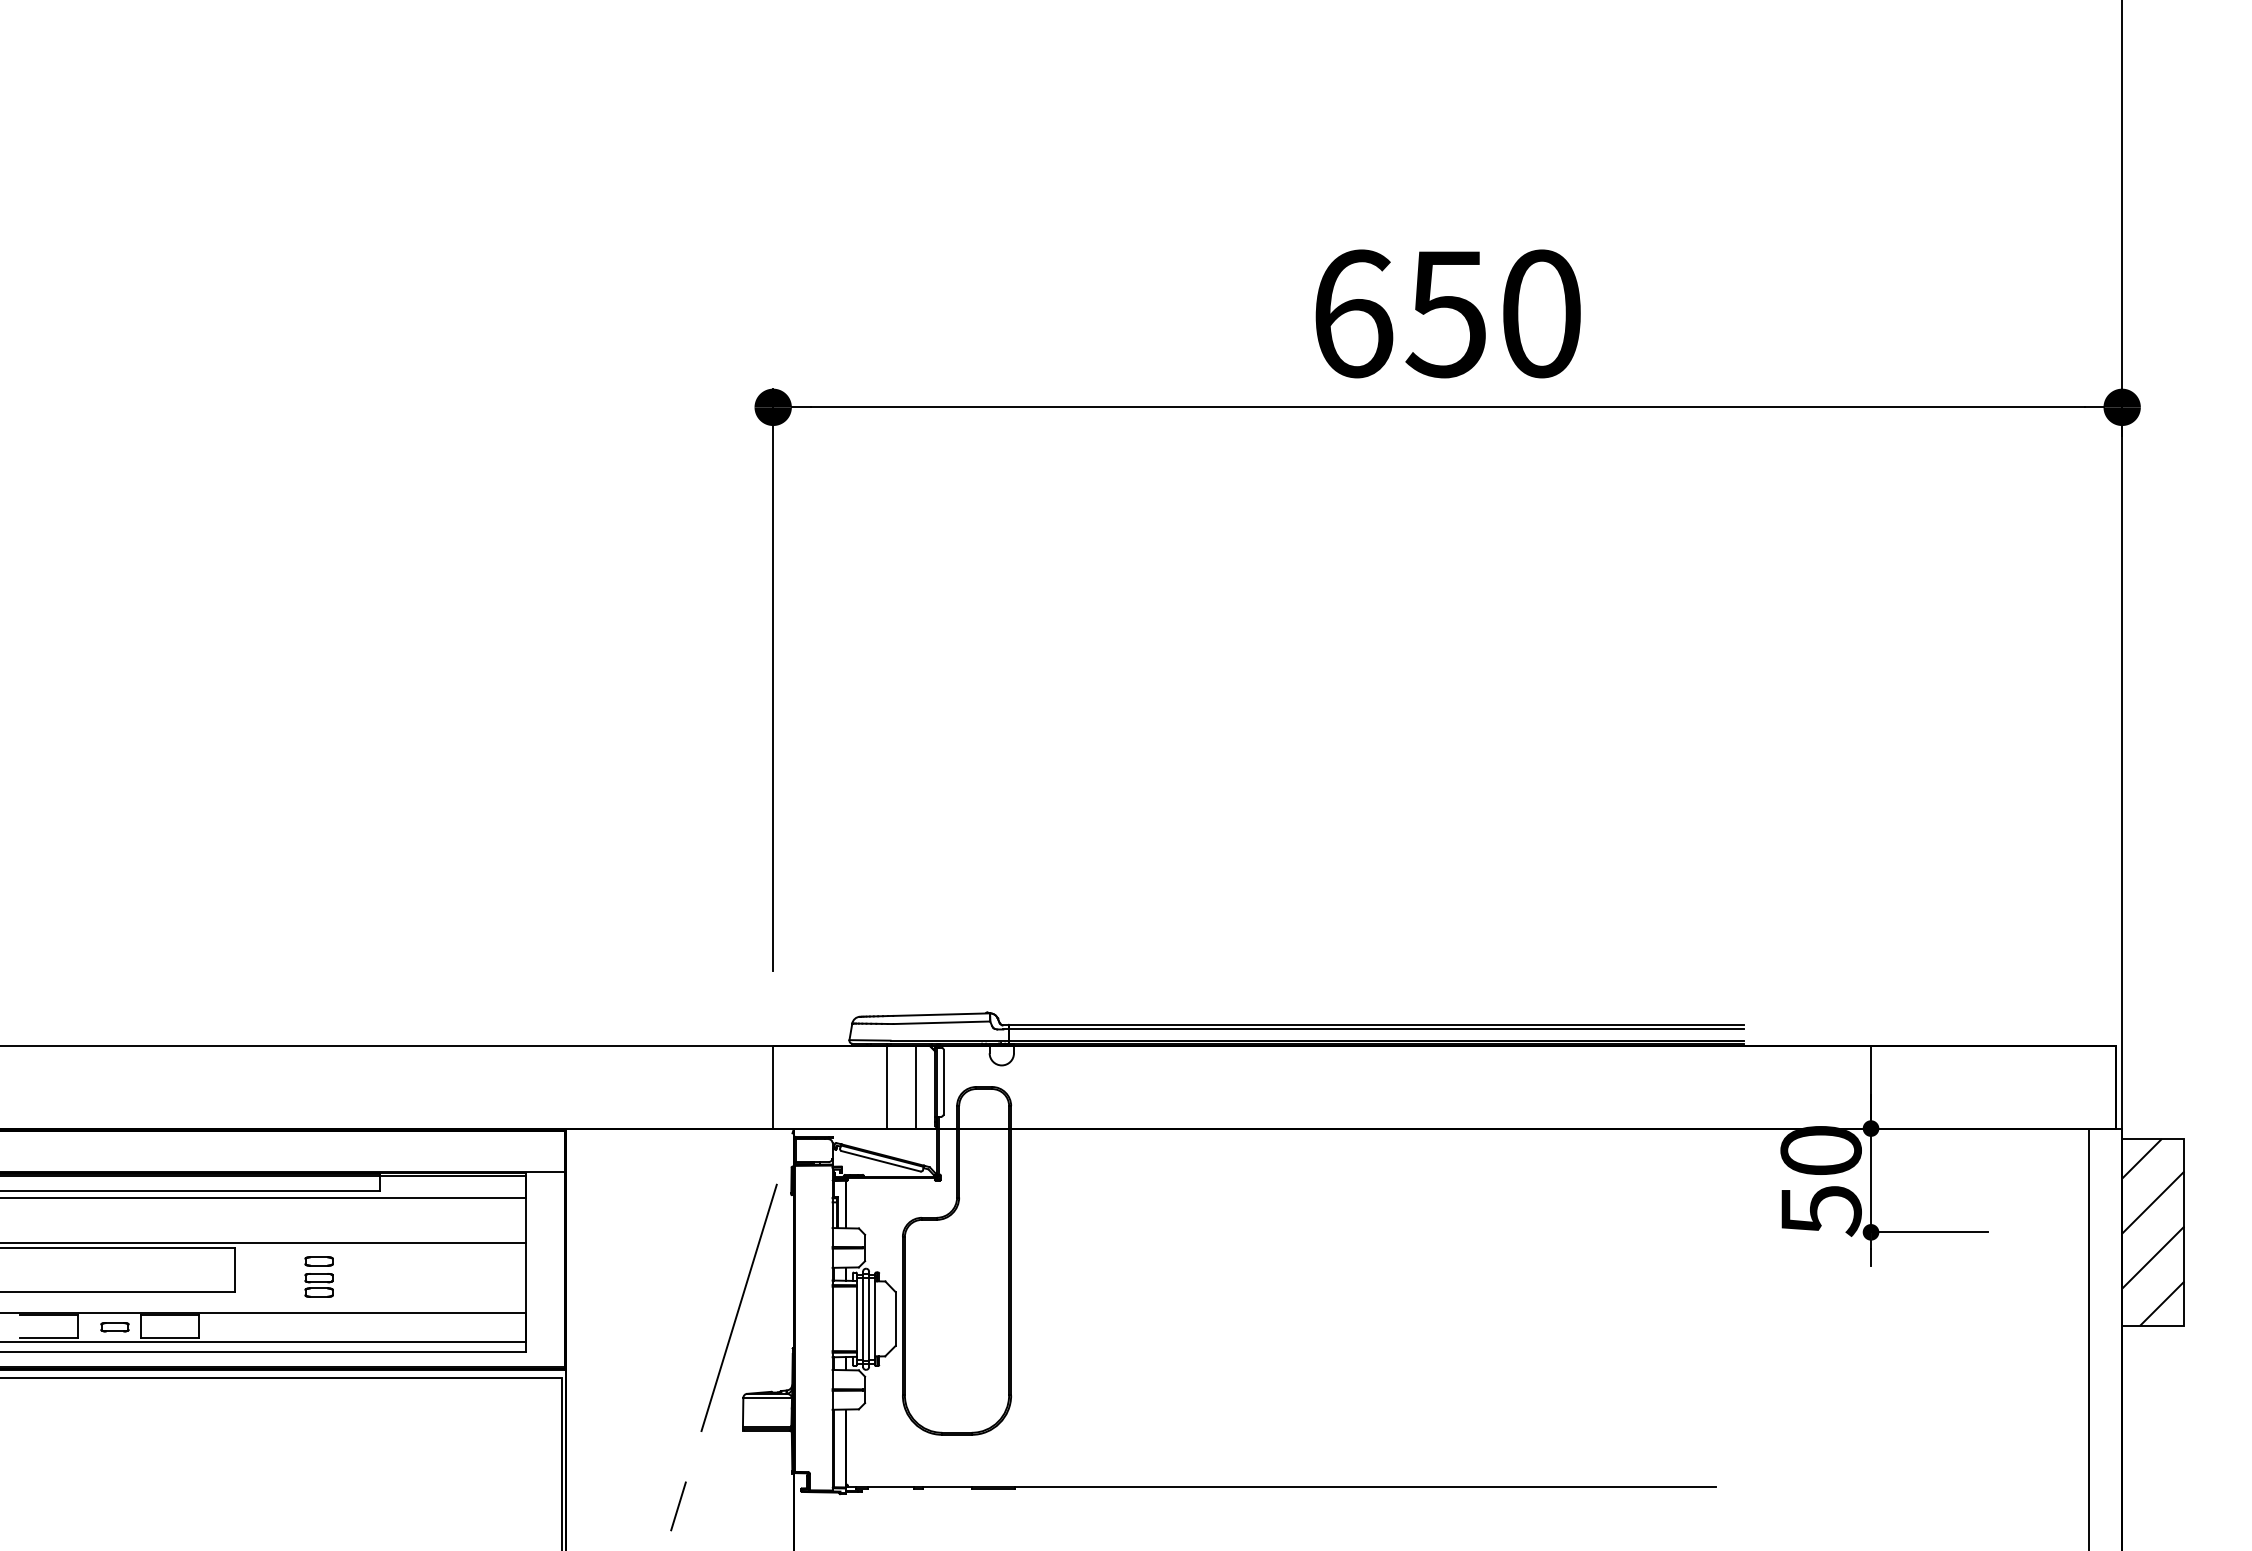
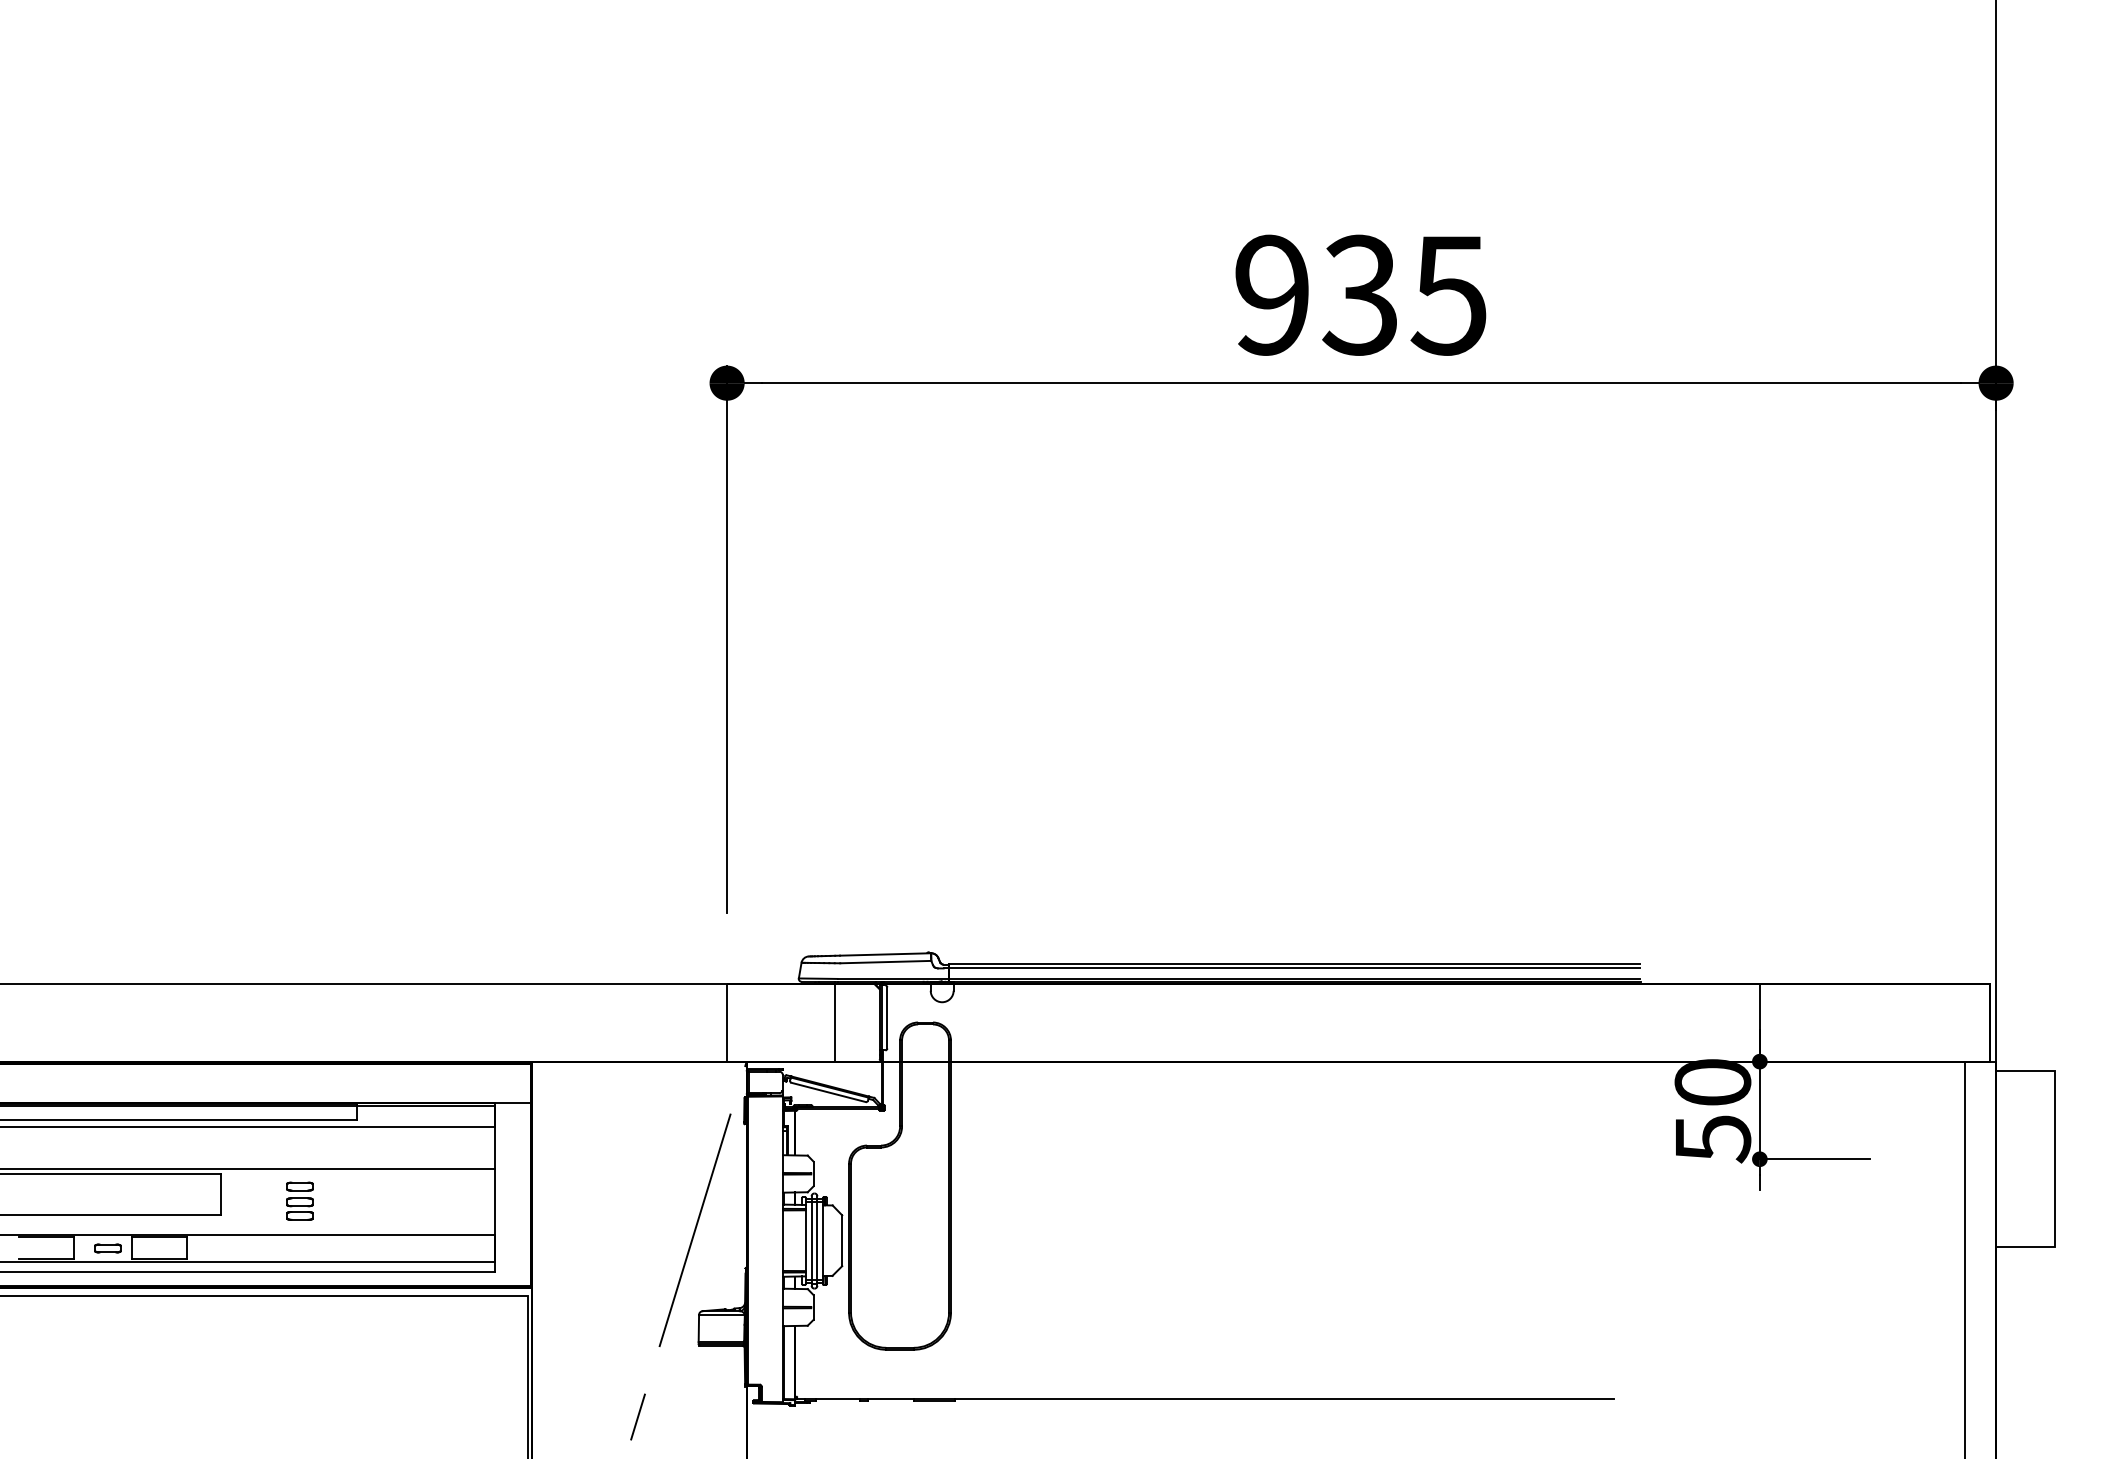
text: (1446, 313) -> (1360, 294), 650 -> 935
line: (916, 1086) -> (861, 1022), removed
hatch: (2153, 1231) -> (2025, 1158), removed

